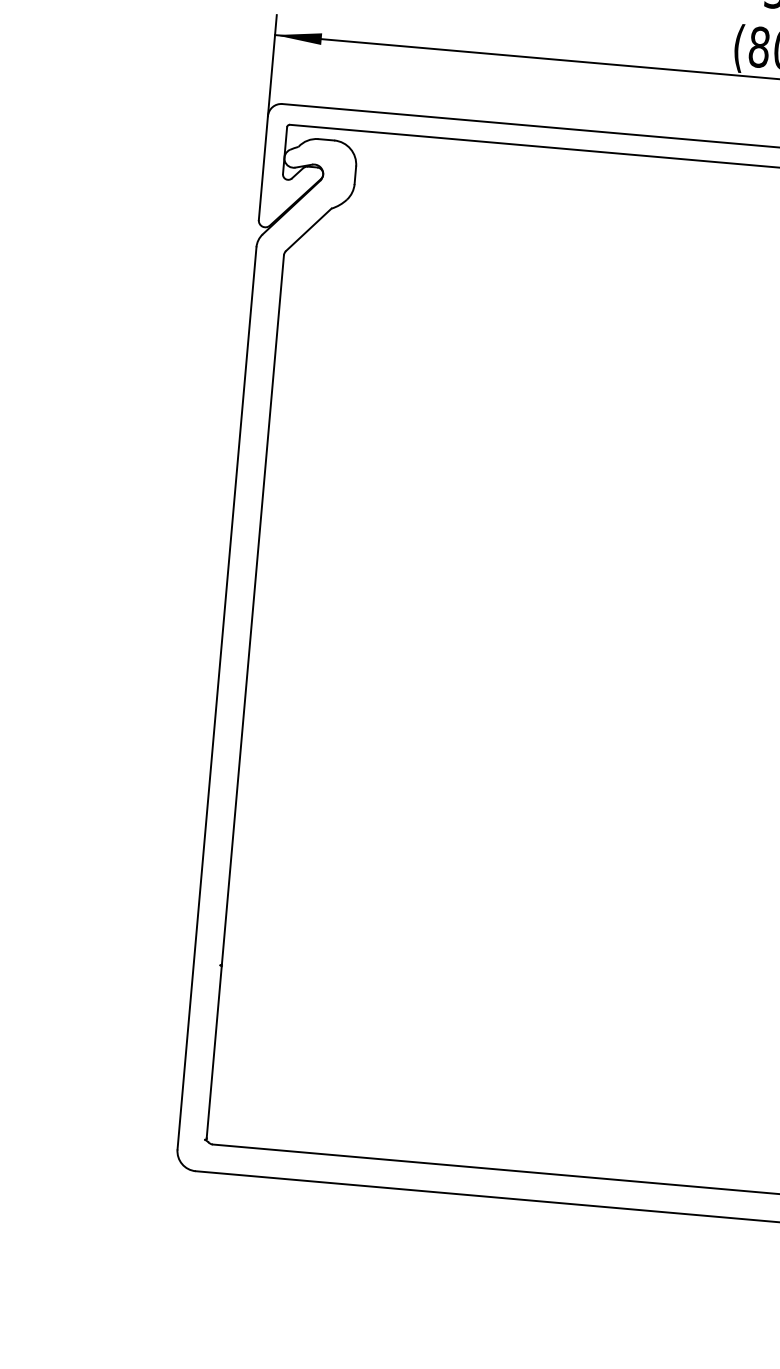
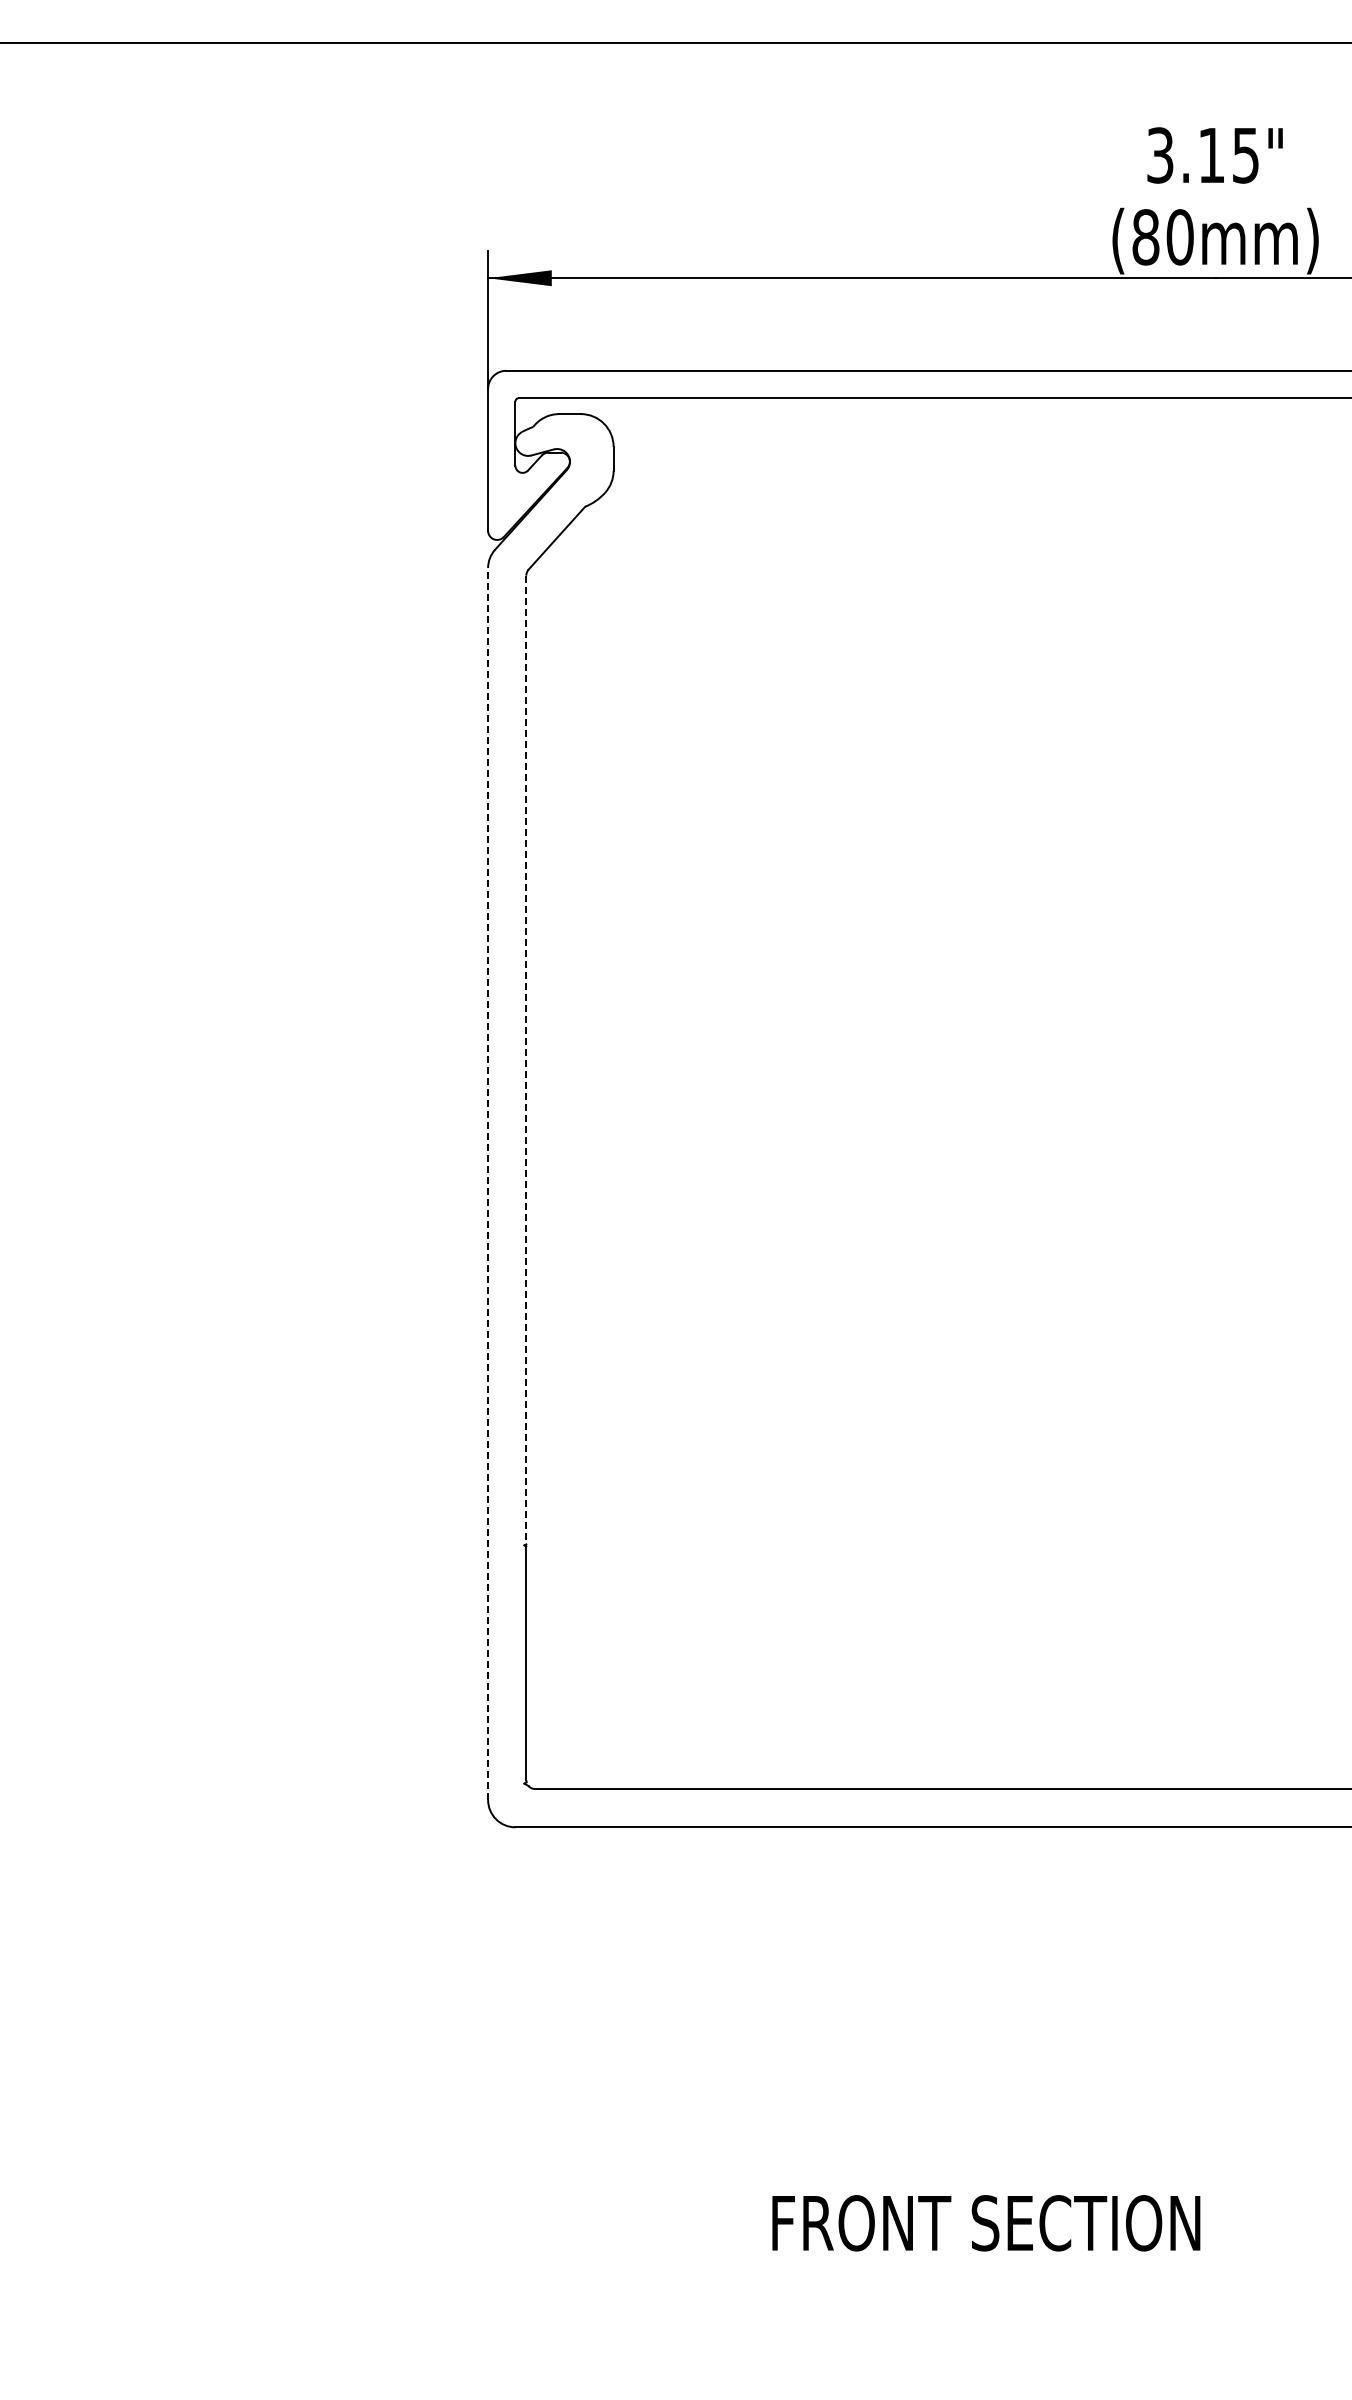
line: (253, 610) -> (526, 1060), solid -> dashed
line: (217, 698) -> (488, 1183), solid -> dashed

